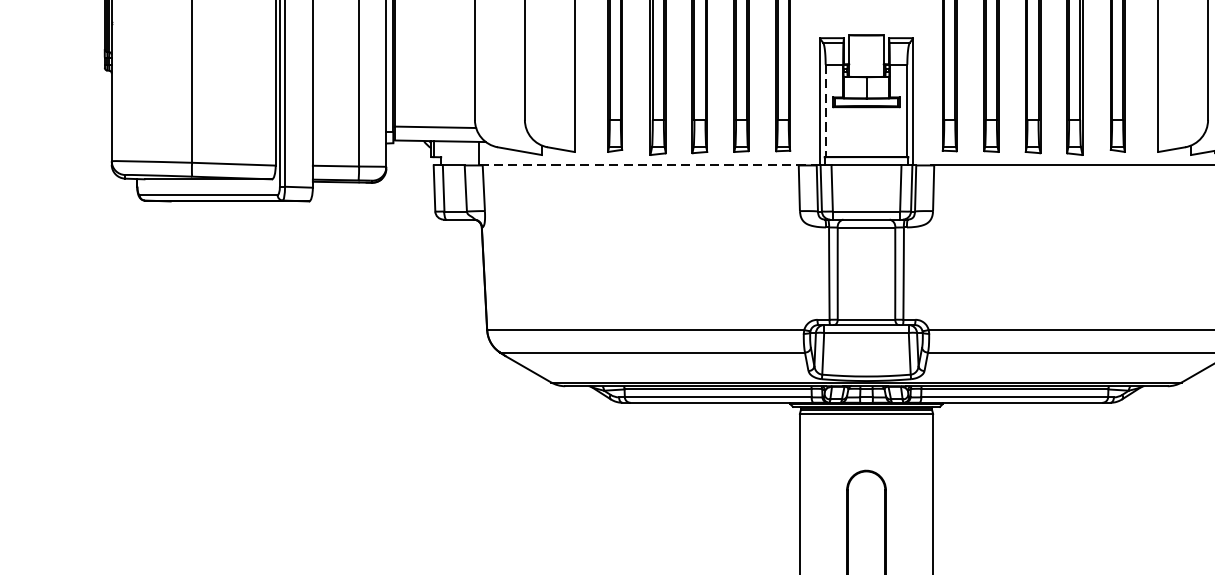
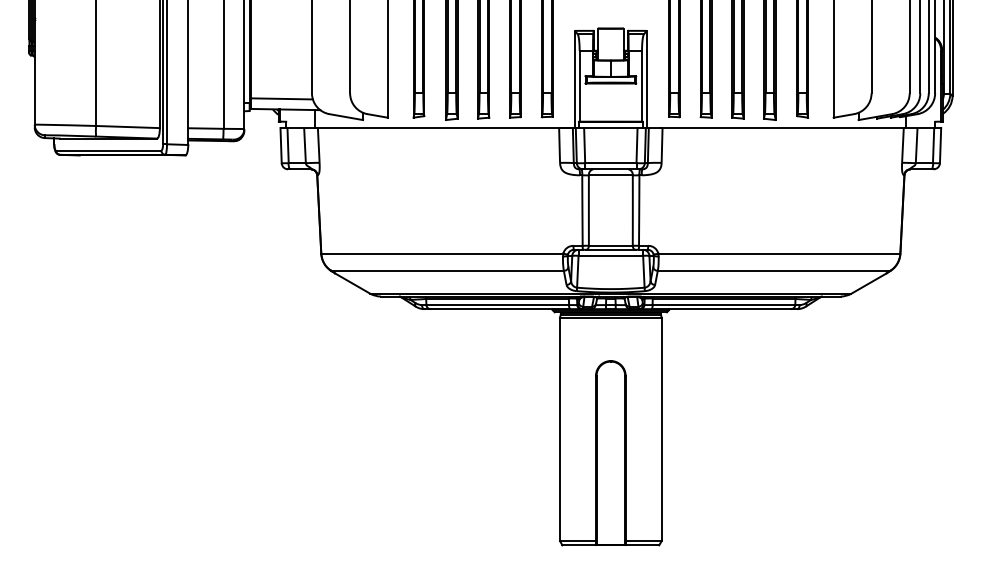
line: (825, 111) -> (579, 86), dashed -> solid
line: (648, 166) -> (444, 128), dashed -> solid

